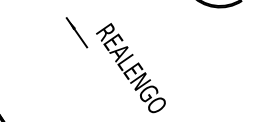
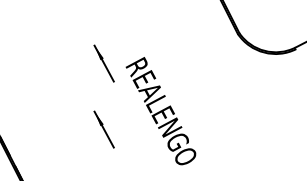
part: (82, 89) -> (103, 129), added

